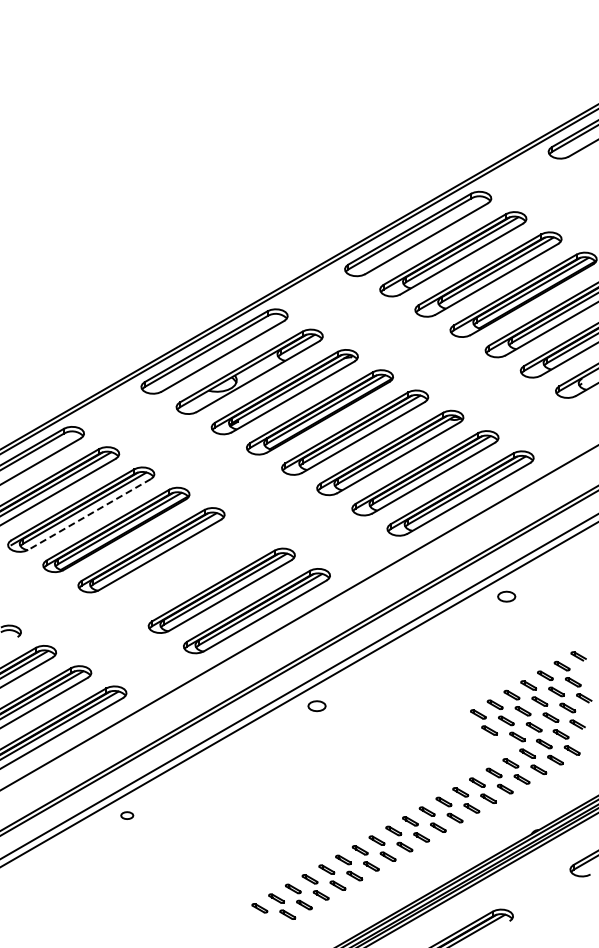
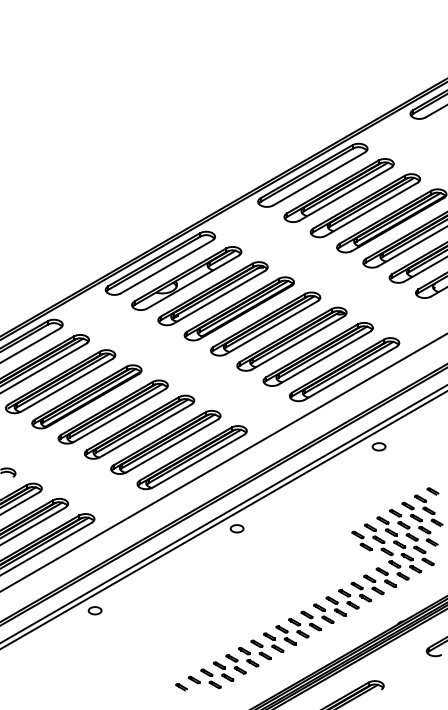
line: (89, 514) -> (66, 385), dashed -> solid
part: (186, 570) -> (139, 427), added
part: (126, 815) -> (94, 610), size x1.43
part: (242, 917) -> (181, 686), added

